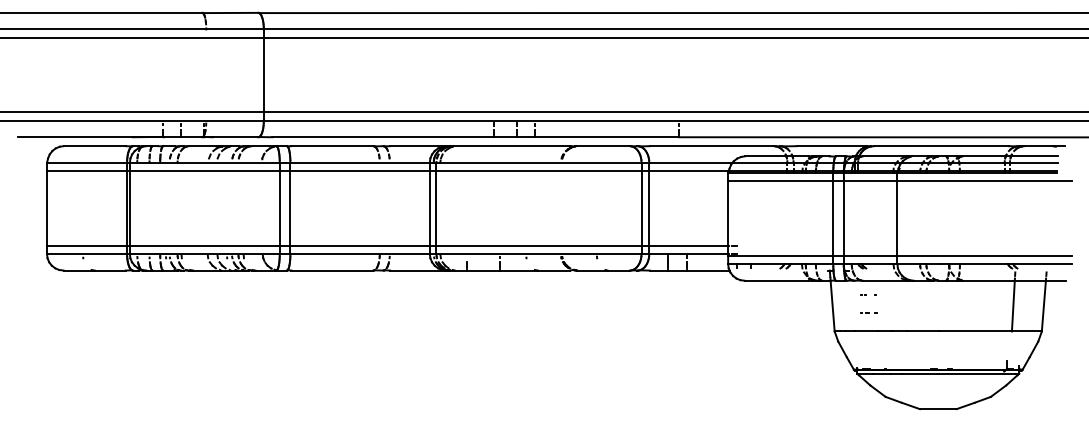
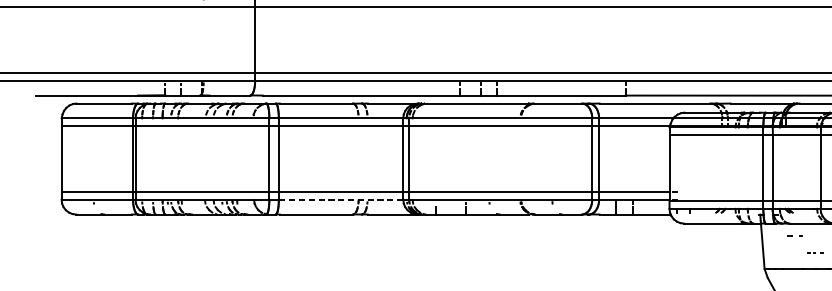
line: (360, 253) -> (341, 199), solid -> dashed
line: (868, 312) -> (815, 251), moved

